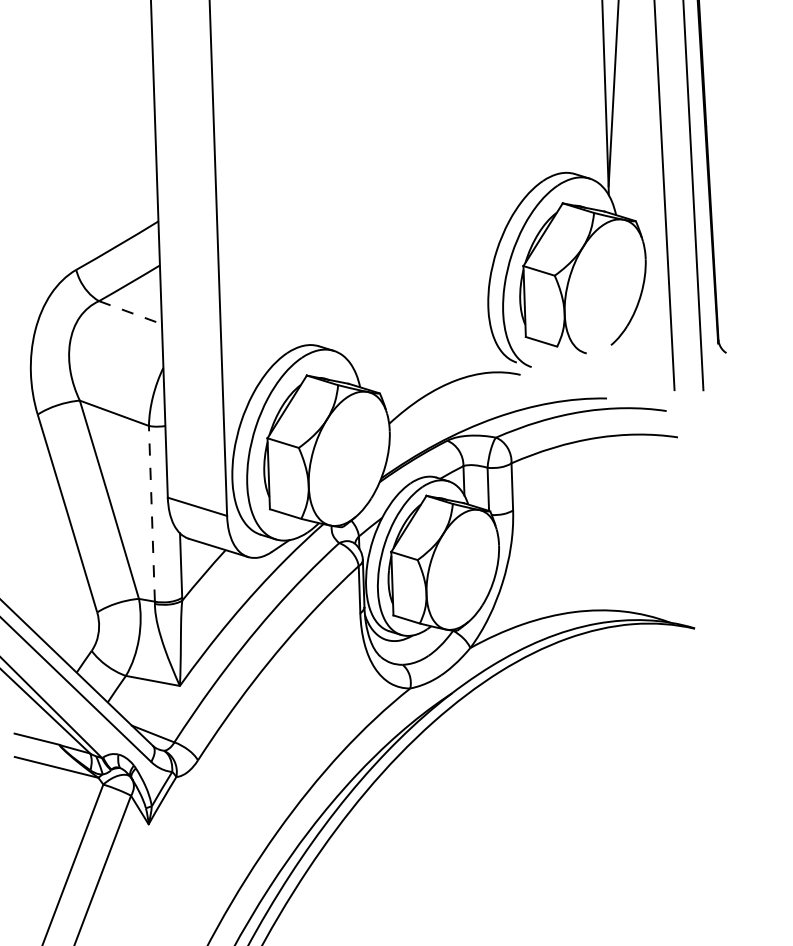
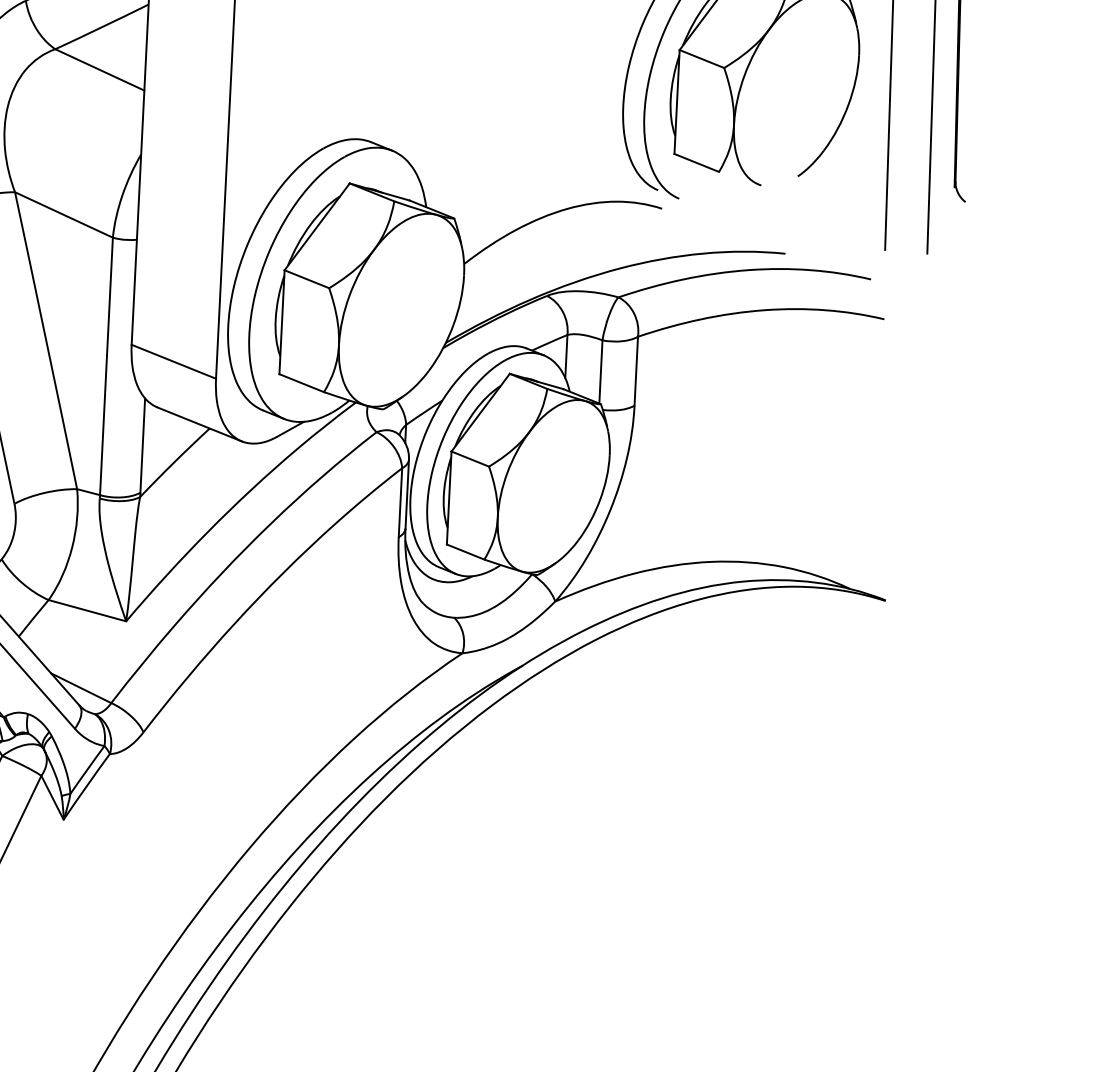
line: (130, 312) -> (99, 69), dashed -> solid
line: (151, 513) -> (105, 365), dashed -> solid

